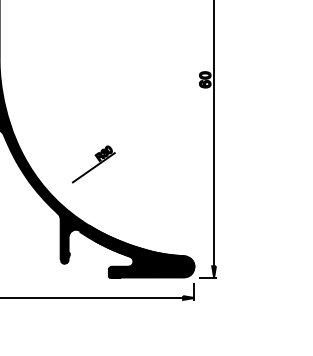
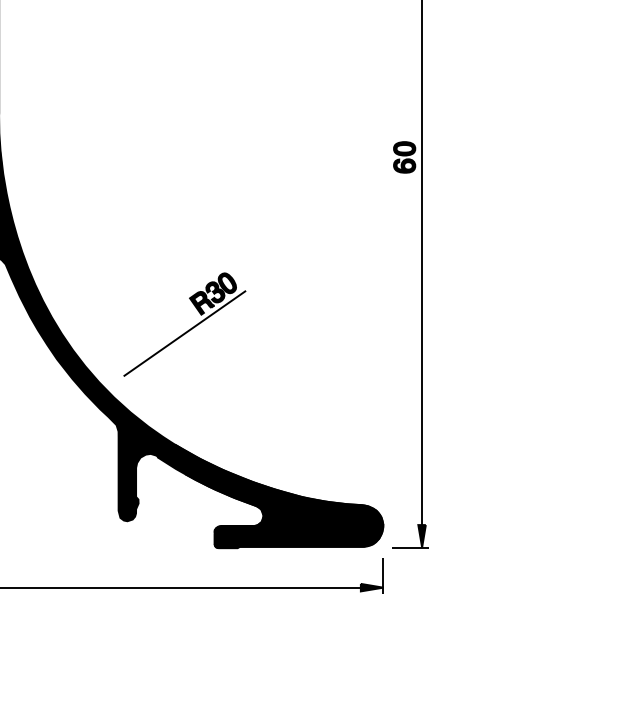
part: (93, 164) -> (184, 324), size x1.43

